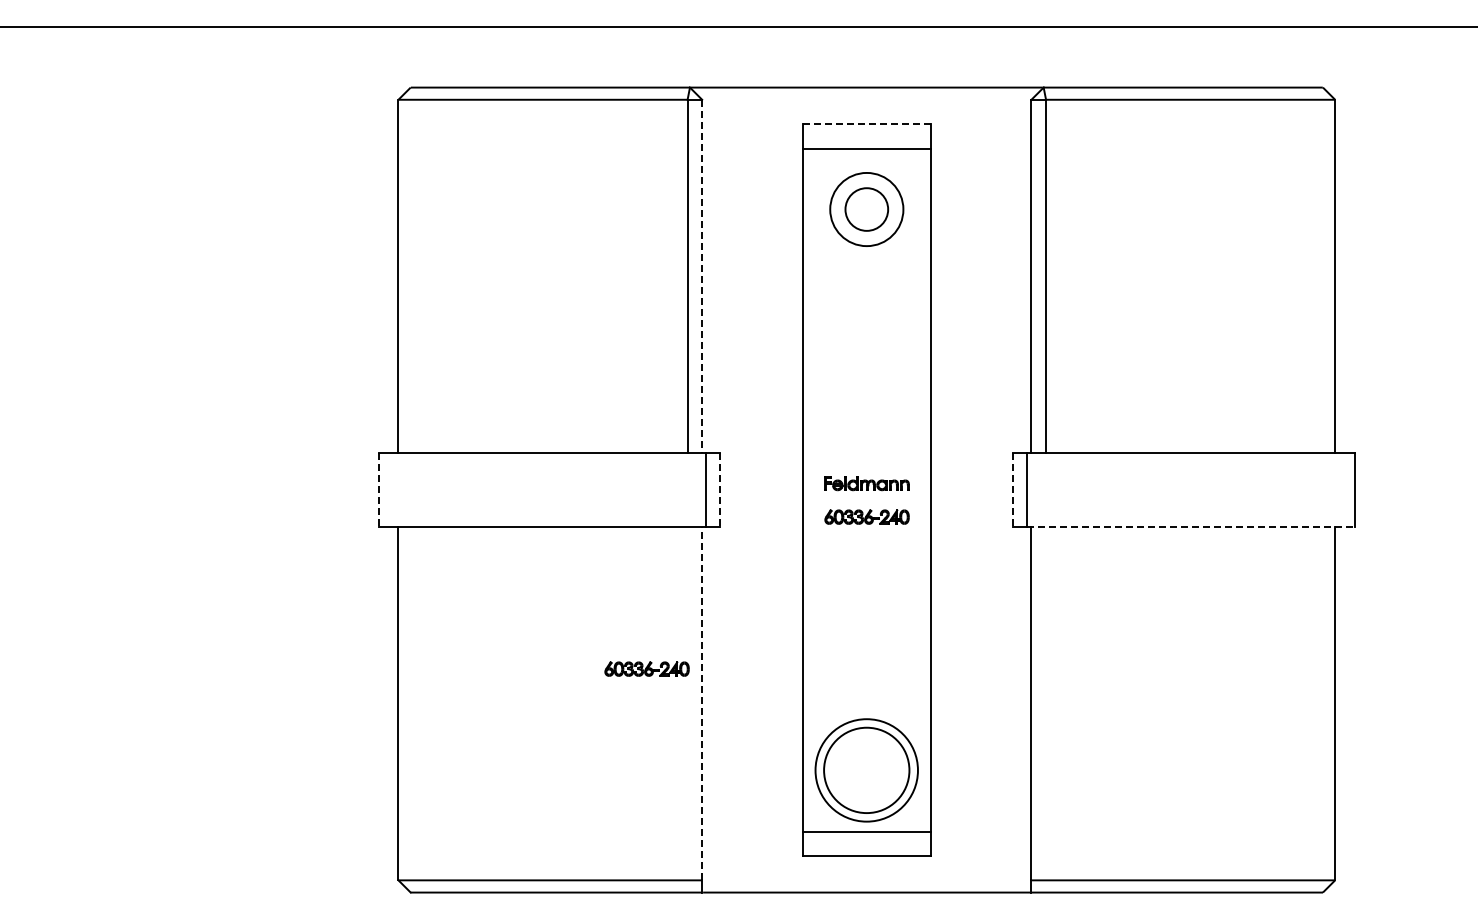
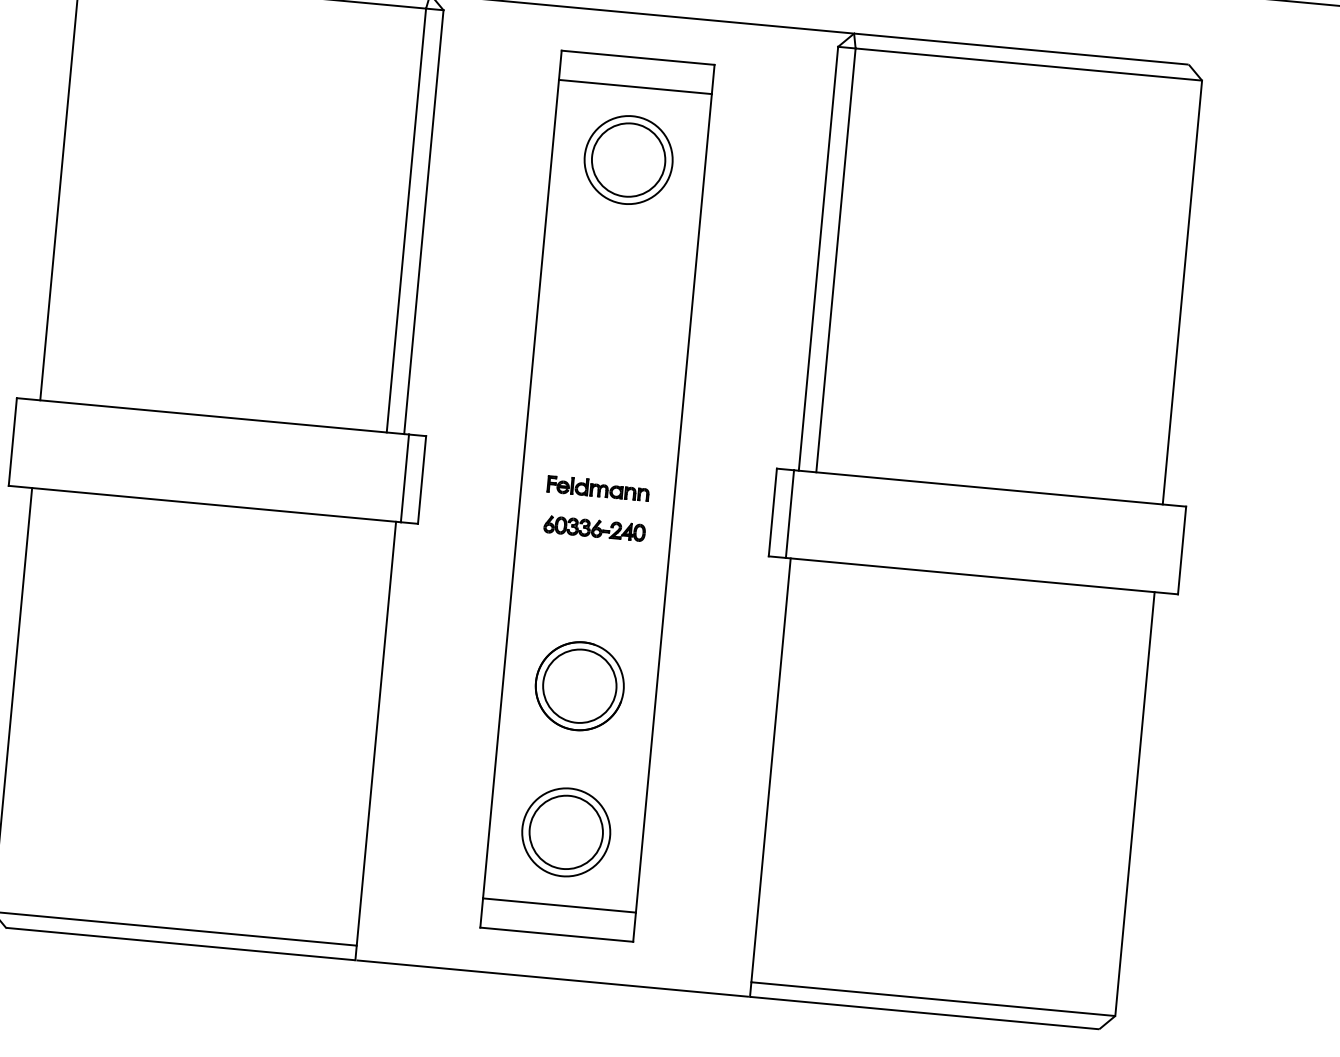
line: (866, 124) -> (637, 58), dashed -> solid
circle: (866, 209) -> (628, 159), size x1.43
line: (702, 276) -> (424, 222), dashed -> solid
line: (378, 490) -> (12, 442), dashed -> solid
line: (720, 490) -> (422, 480), dashed -> solid
line: (1013, 490) -> (773, 513), dashed -> solid
line: (1191, 526) -> (982, 576), dashed -> solid
part: (866, 648) -> (579, 686), added
part: (646, 668) -> (313, 685), removed
line: (702, 703) -> (376, 733), dashed -> solid
part: (866, 770) -> (565, 832), size x0.71

